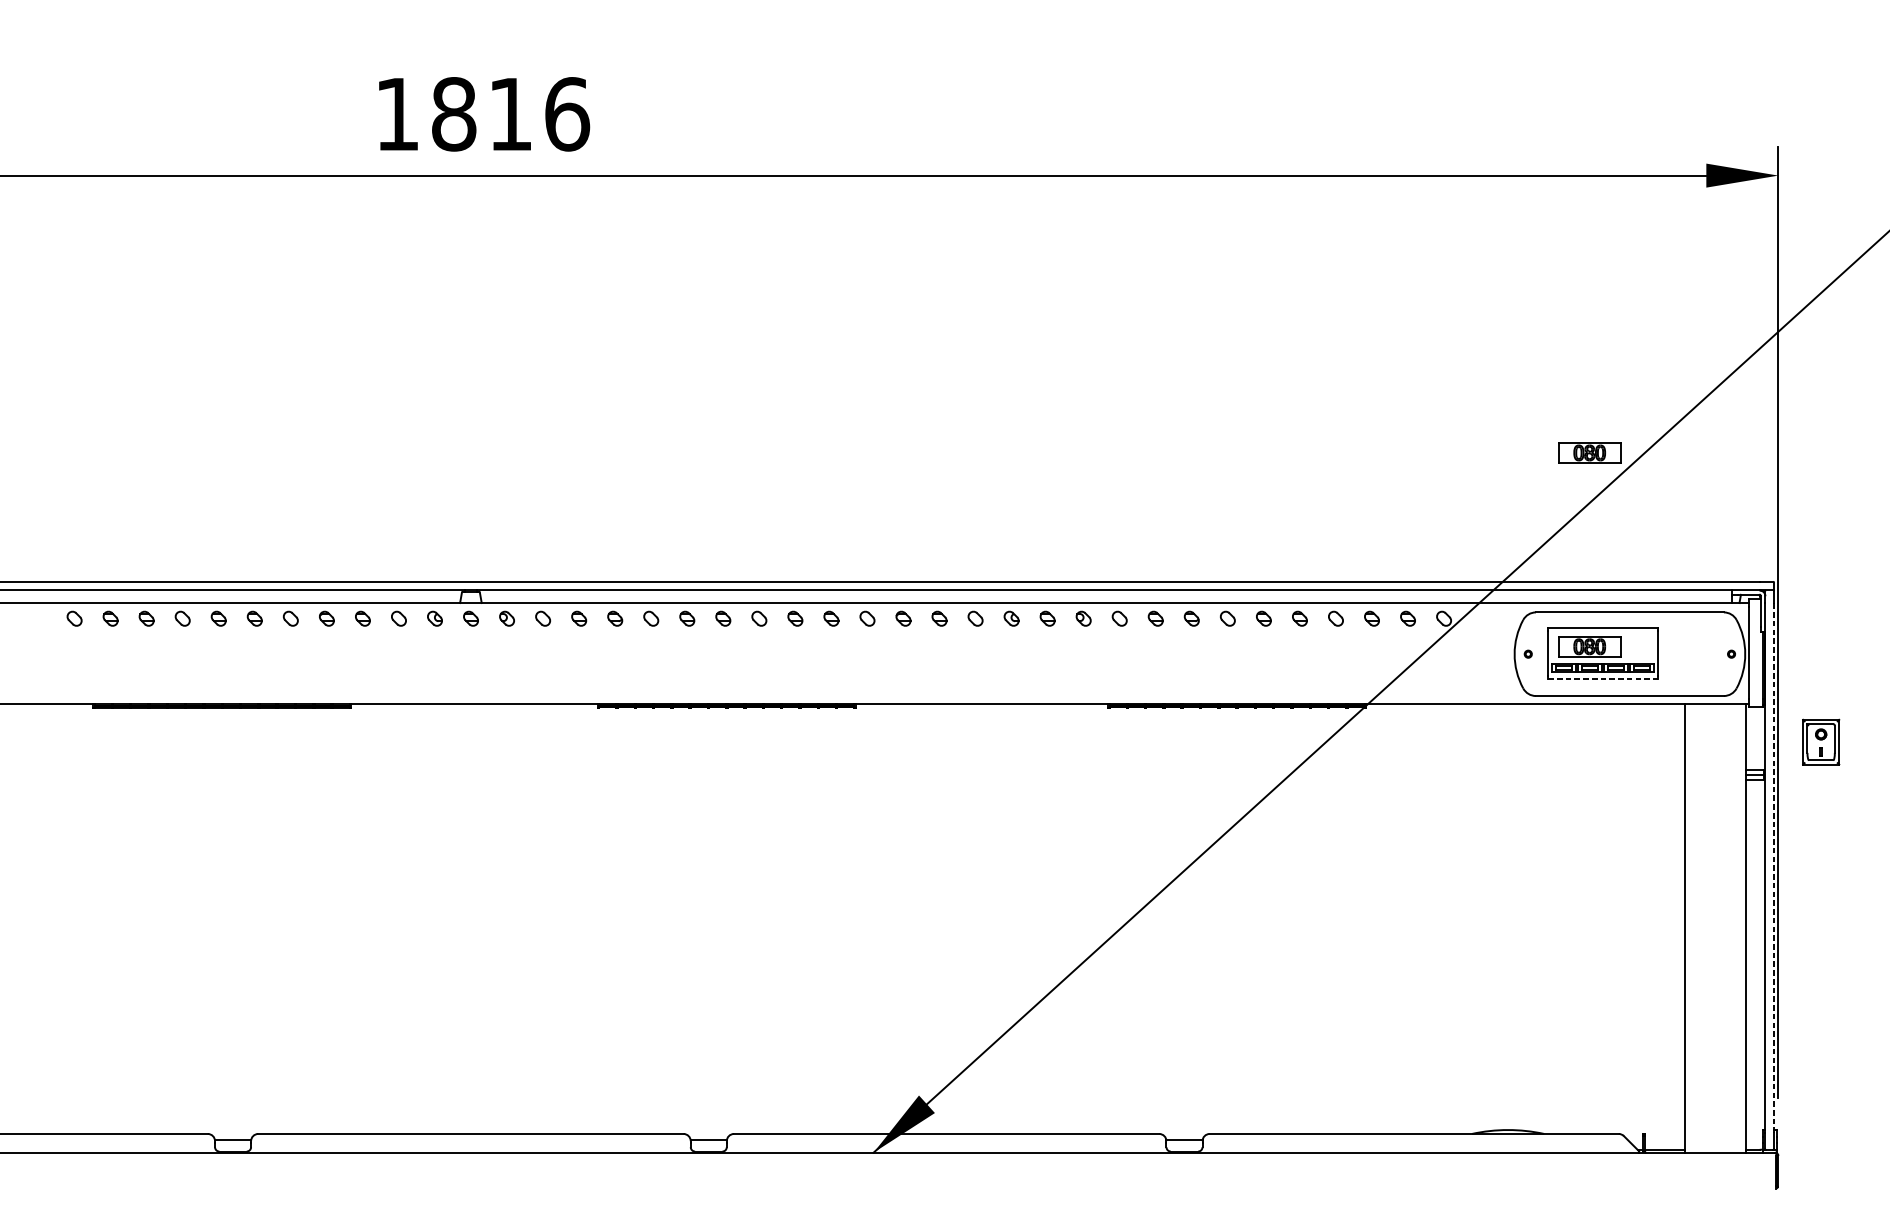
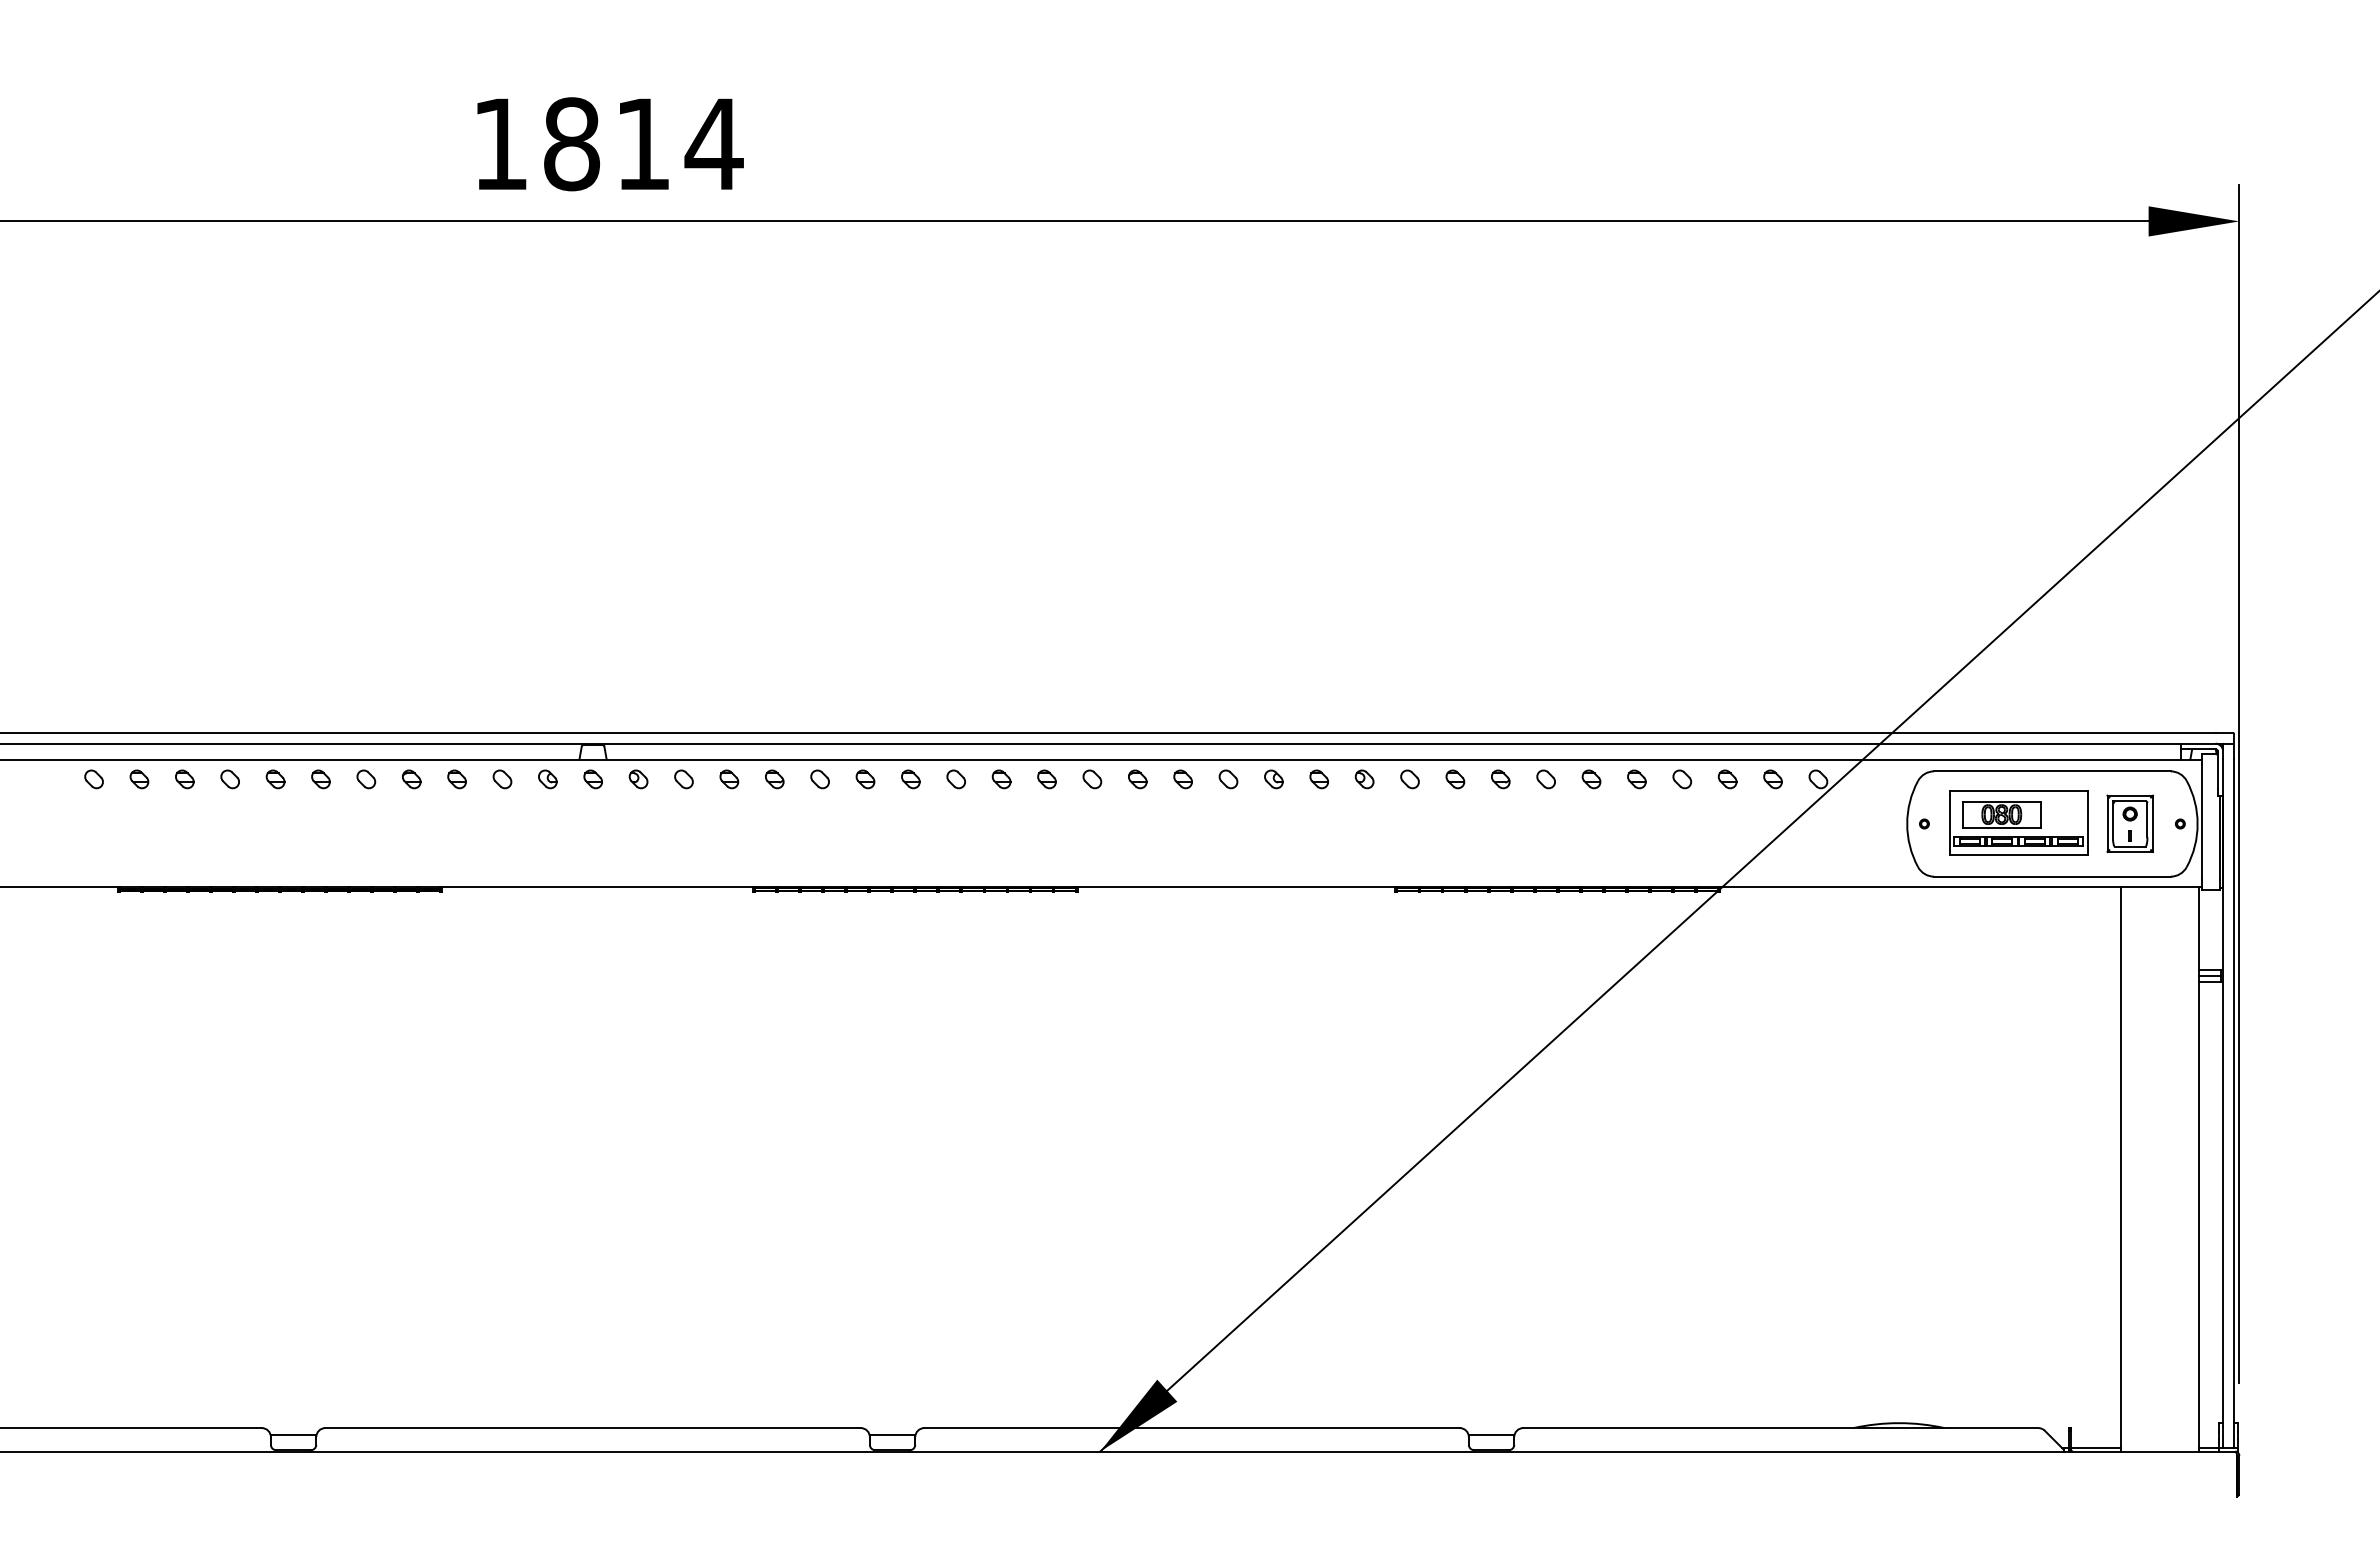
text: (566, 114) -> (713, 144), 1816 -> 1814
part: (1589, 452) -> (2001, 570), removed
line: (1602, 678) -> (2018, 854), dashed -> solid
part: (1820, 741) -> (2129, 823), moved
line: (1773, 867) -> (2233, 1092), dashed -> solid

